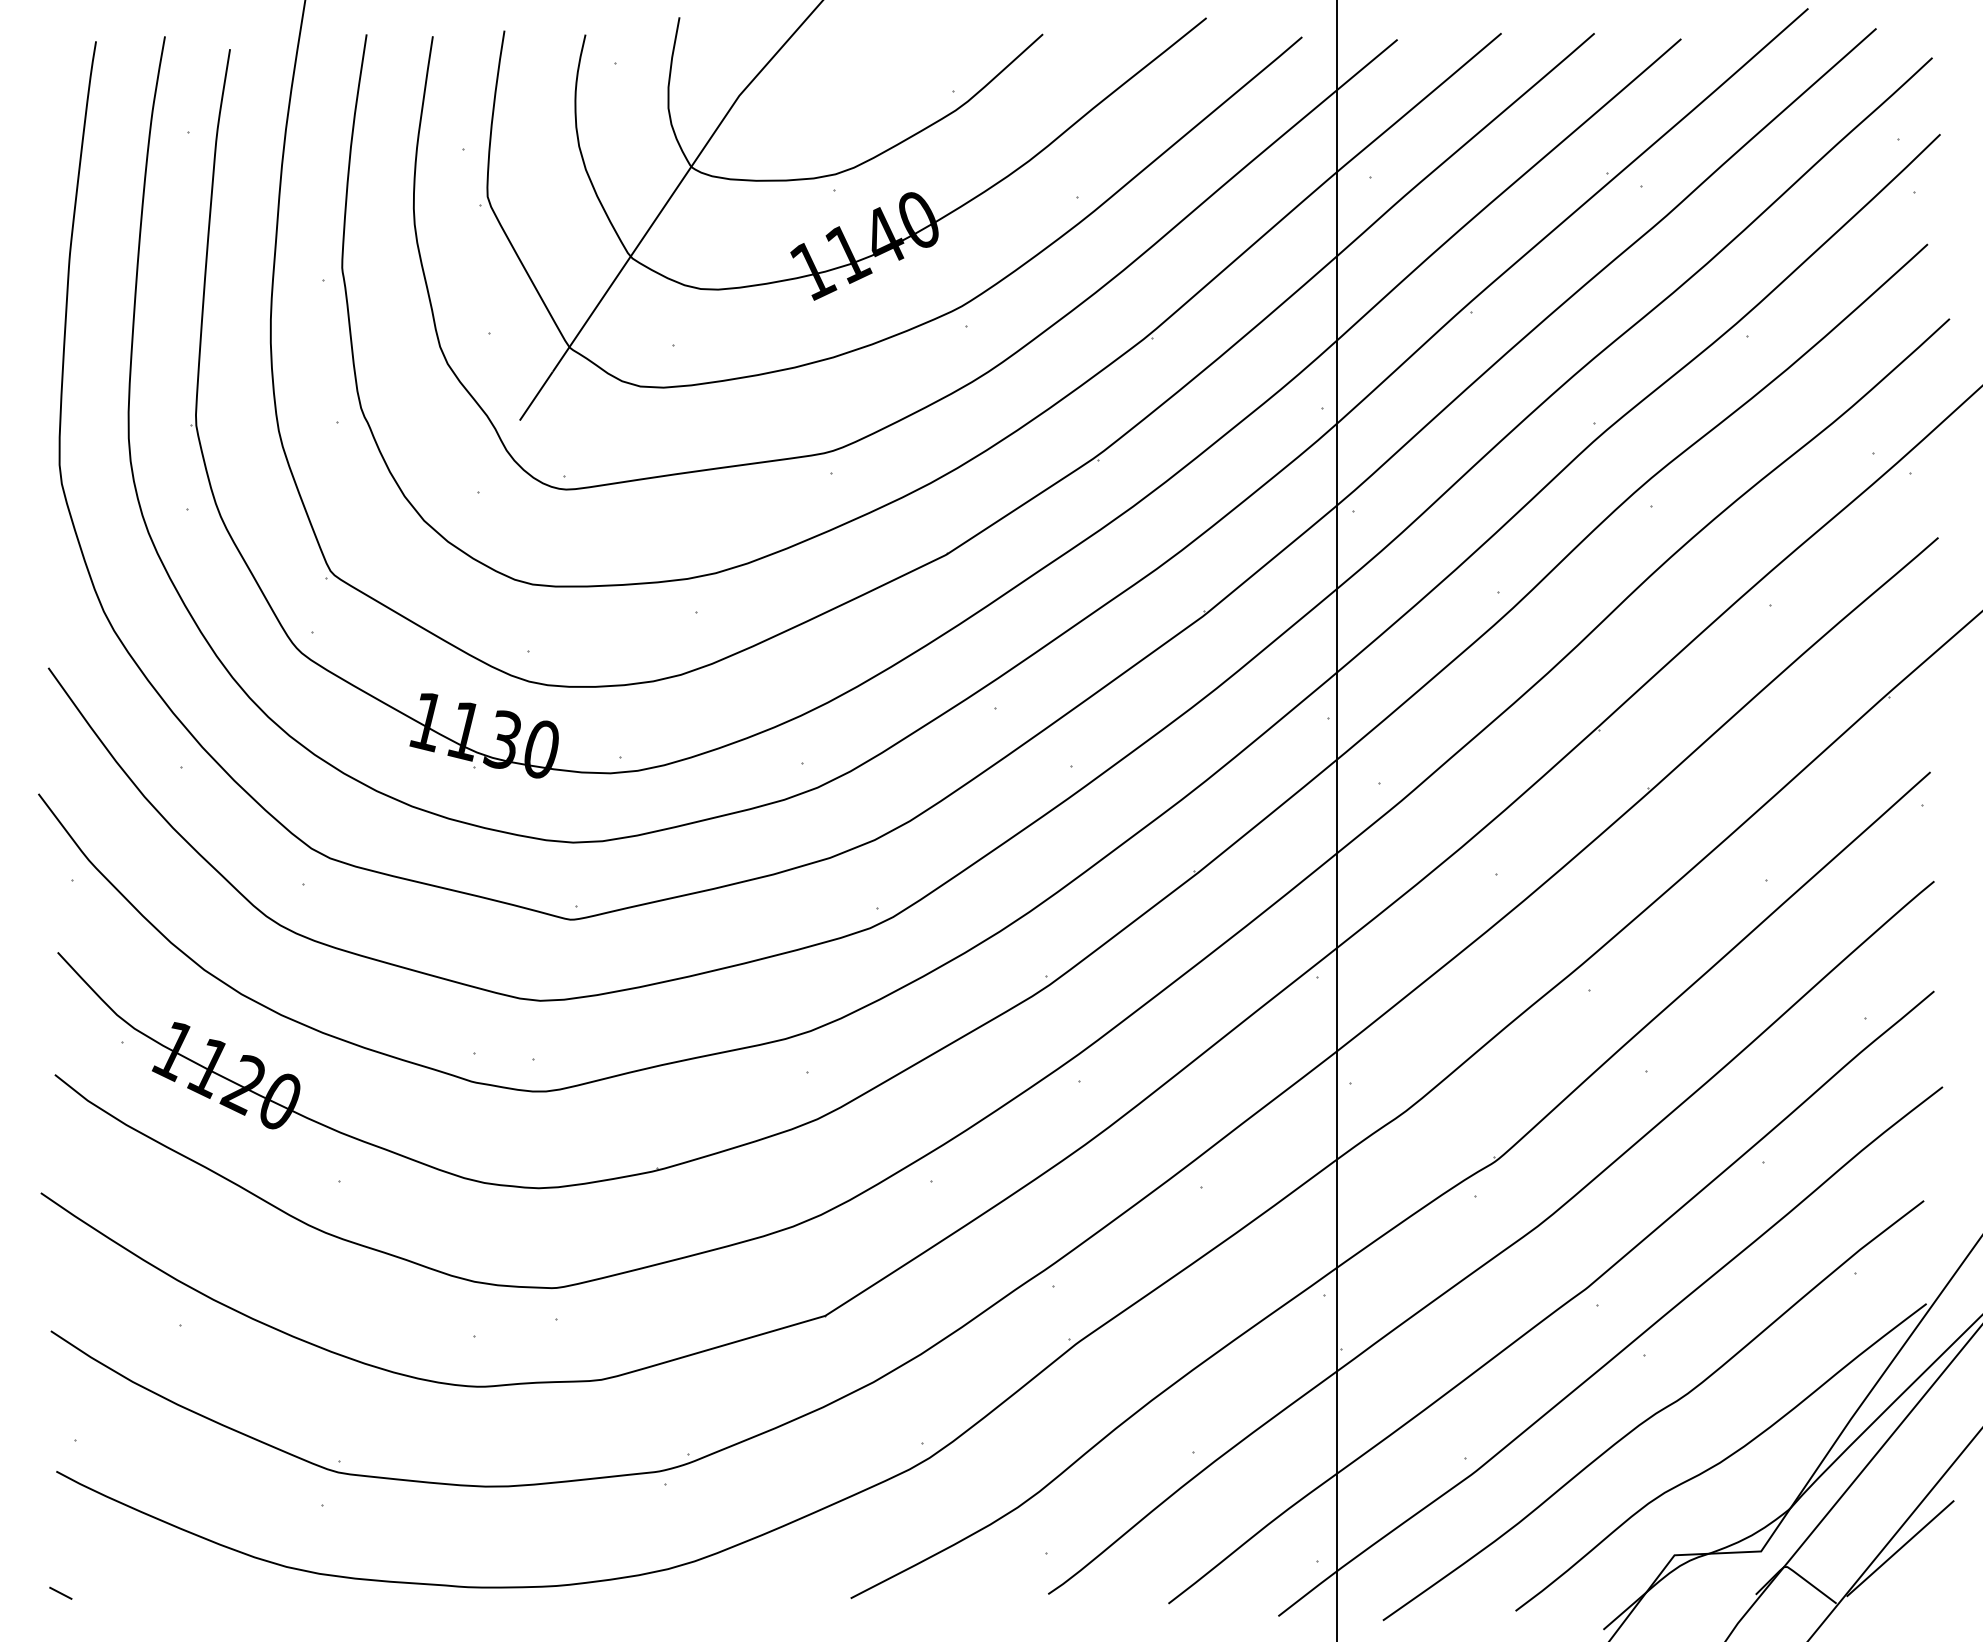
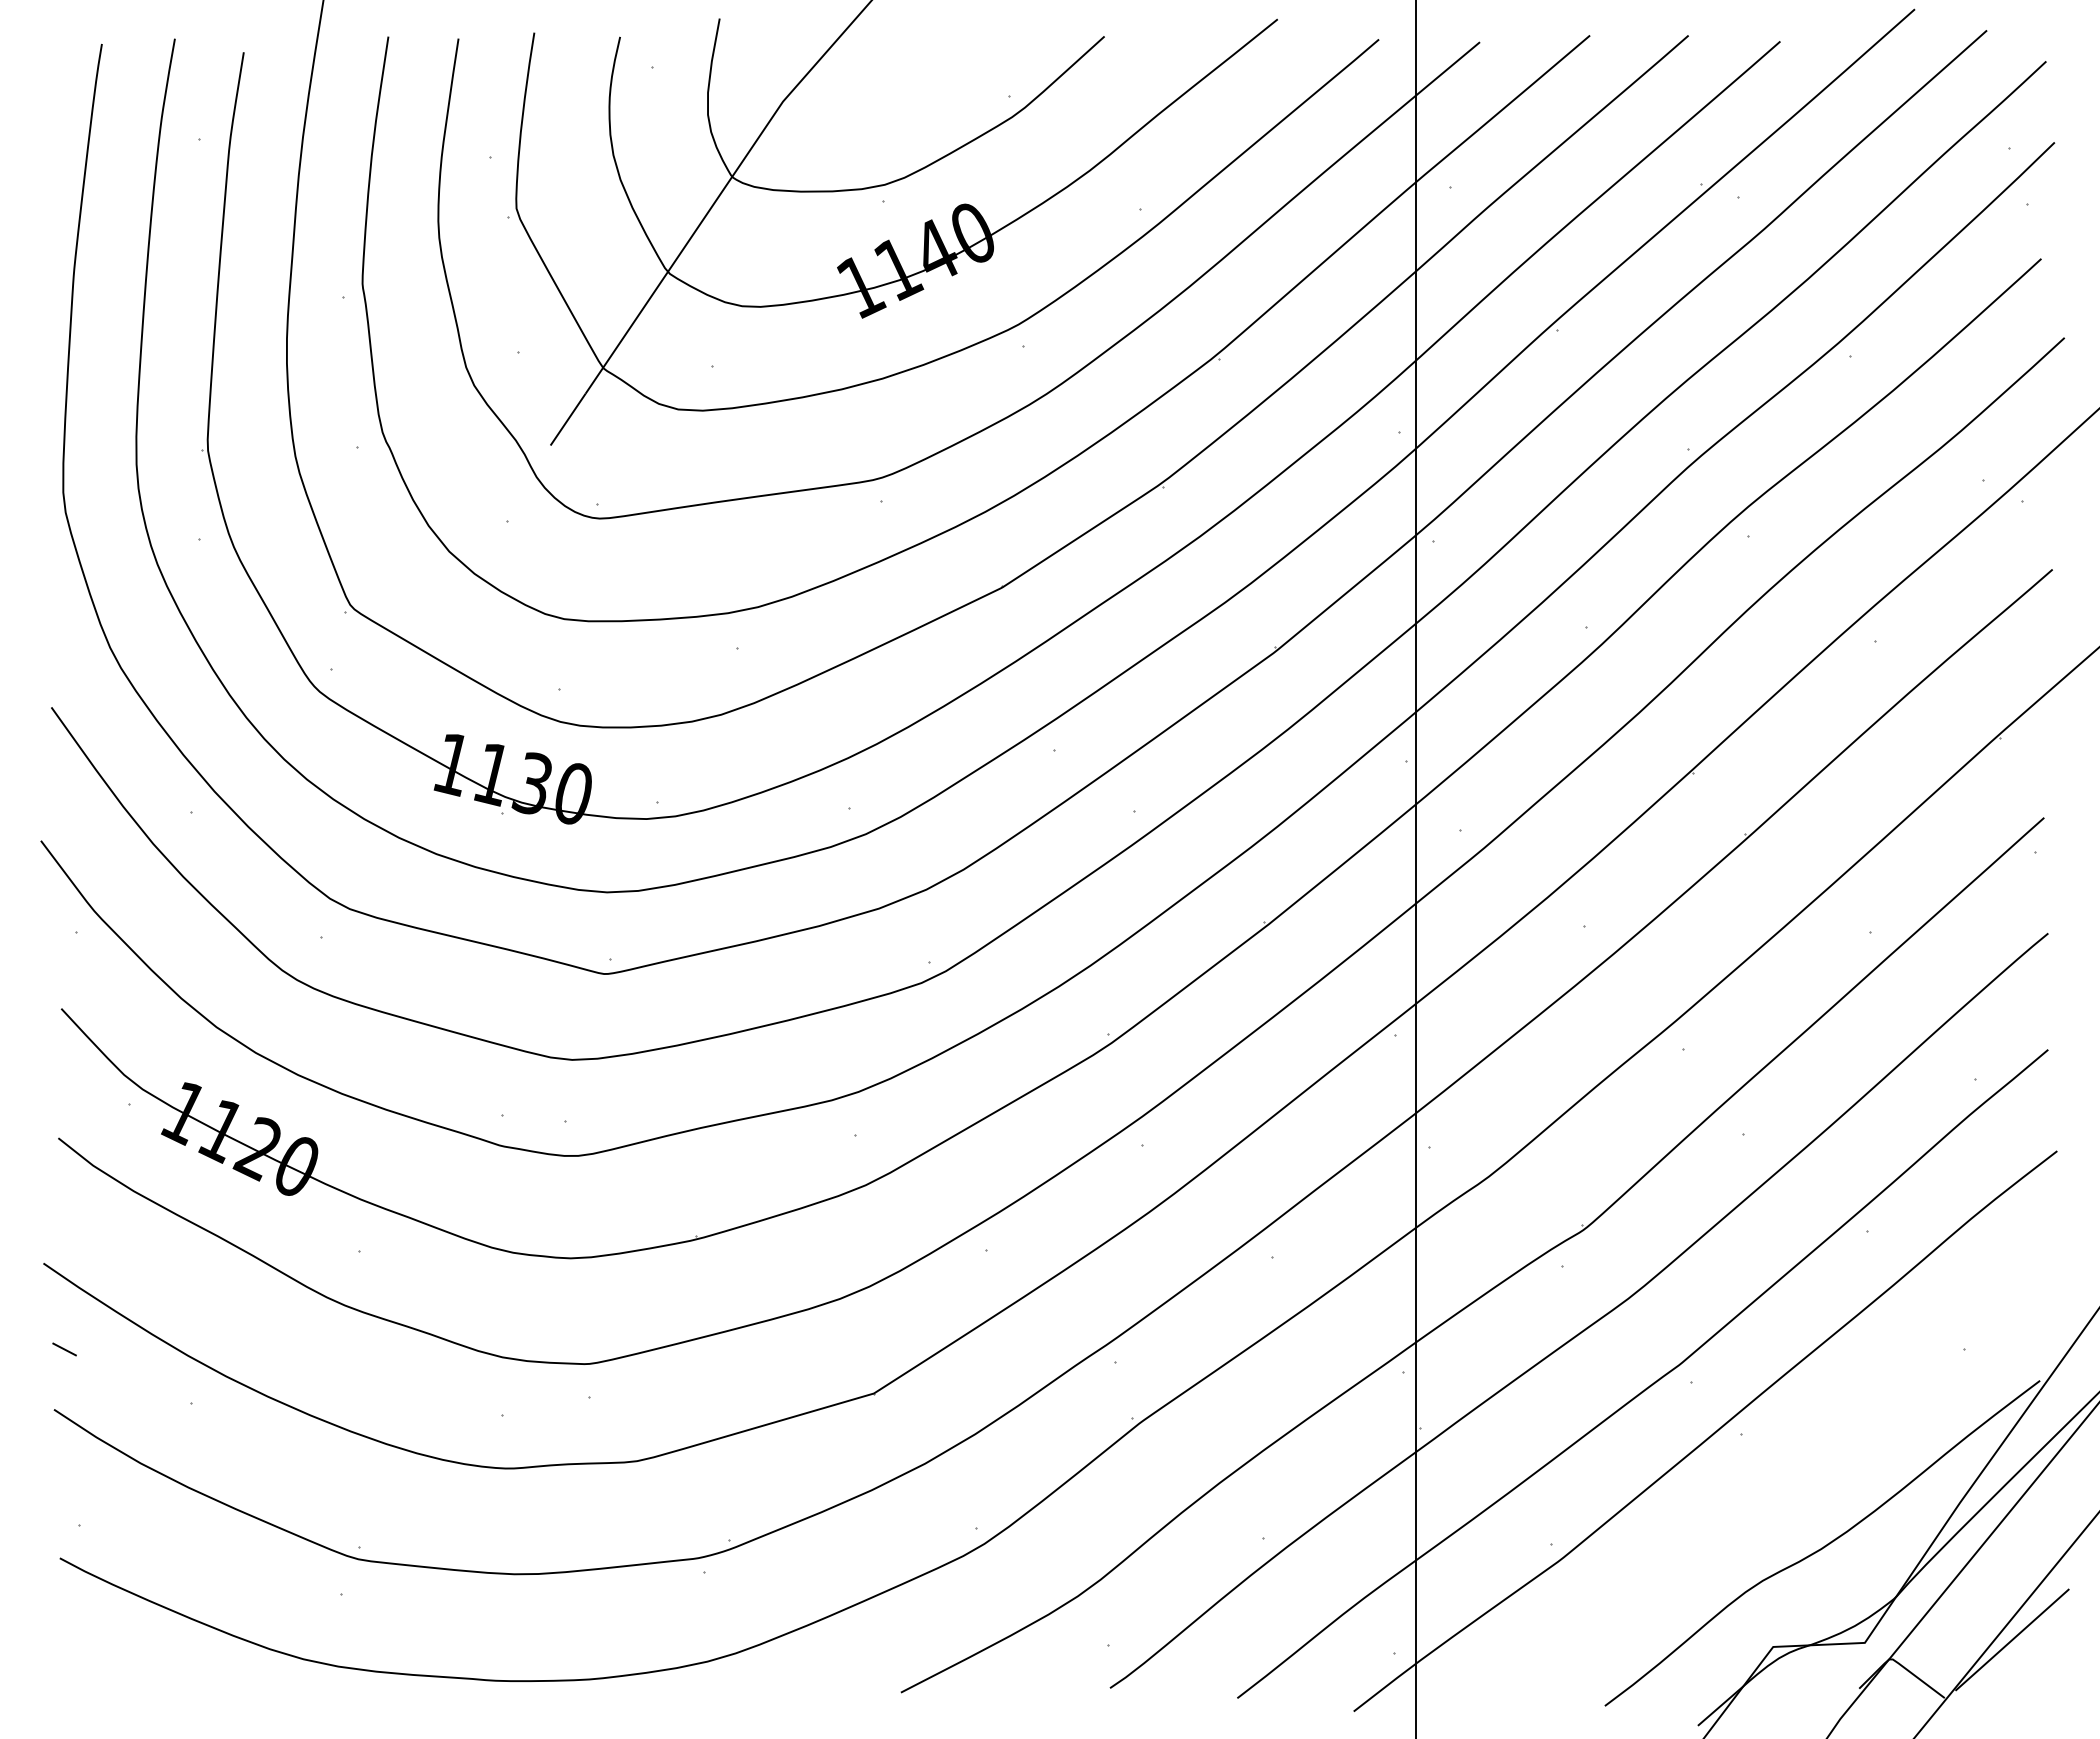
curve: (1655, 1412) -> (1753, 1495), removed
line: (60, 1592) -> (64, 1348), moved

